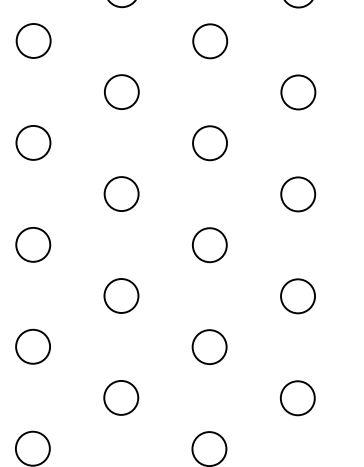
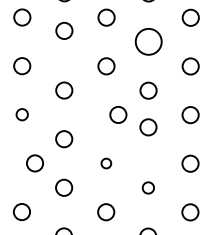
circle: (122, 91) -> (64, 30), moved
circle: (298, 93) -> (148, 42), size x1.6
circle: (34, 244) -> (22, 114), size x0.7
circle: (210, 244) -> (118, 114), moved
circle: (298, 296) -> (148, 127), moved
circle: (31, 346) -> (34, 163), moved
circle: (210, 346) -> (106, 163), size x0.6
circle: (298, 397) -> (148, 187), size x0.7

